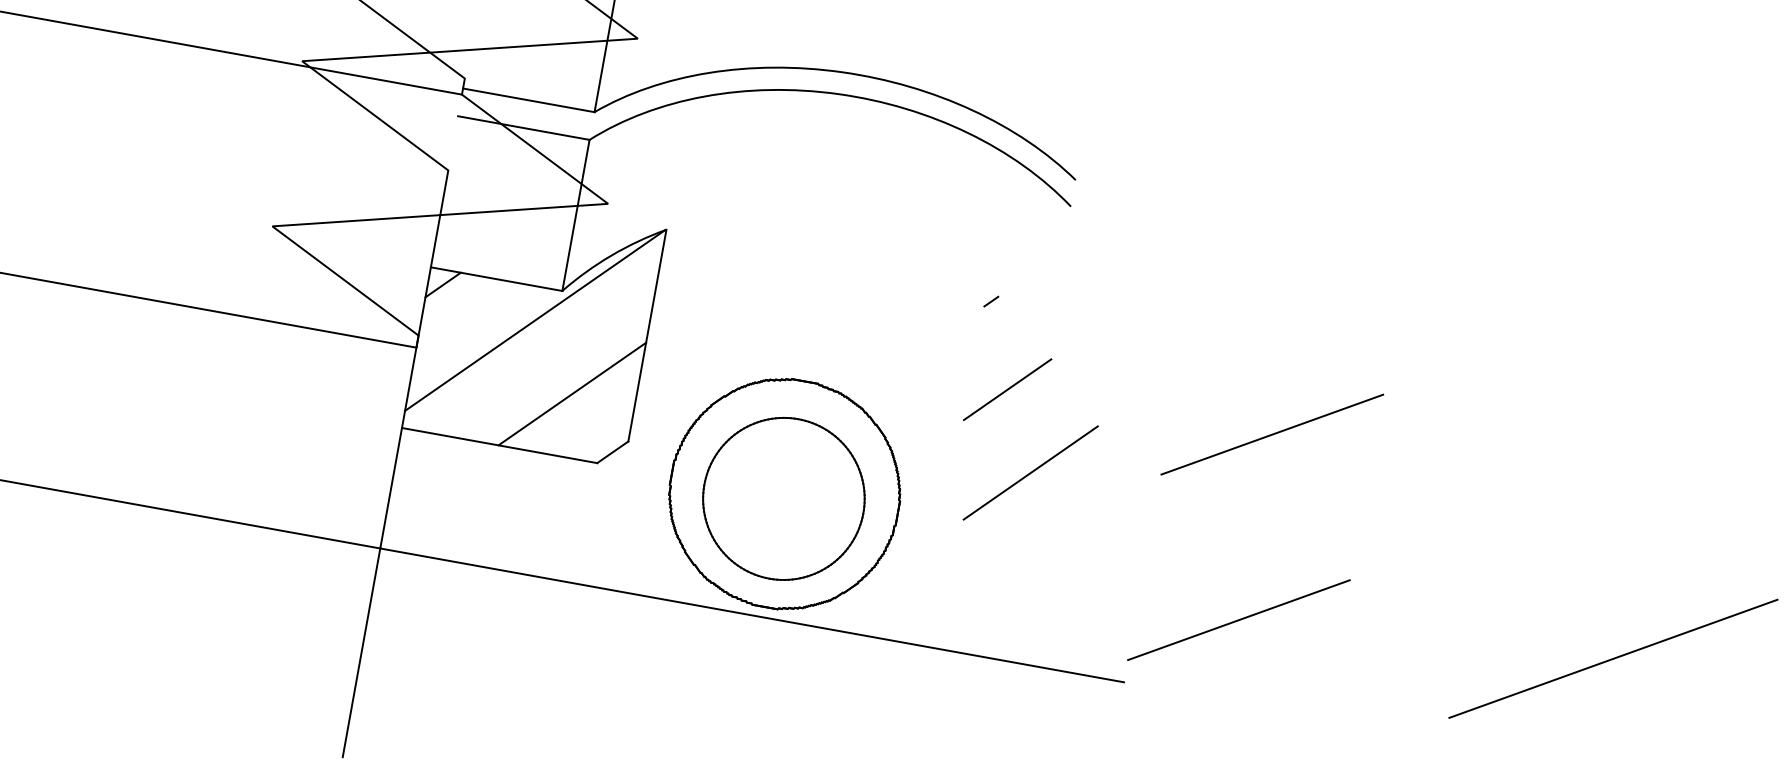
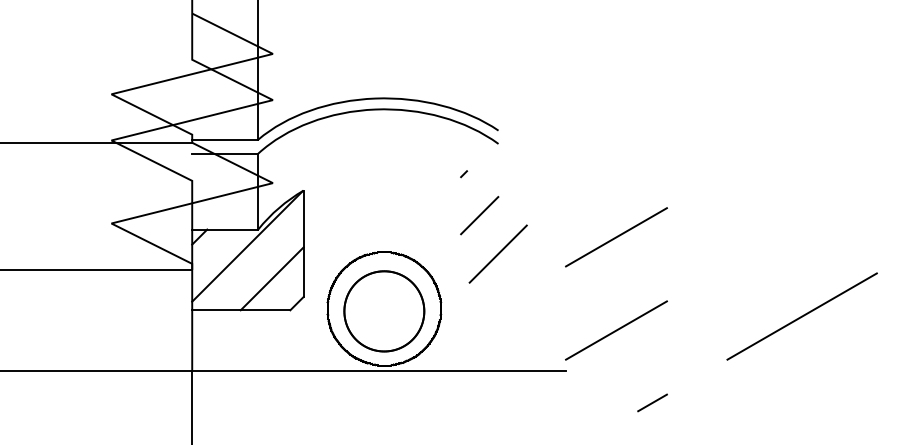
part: (1013, 388) -> (482, 214), moved

